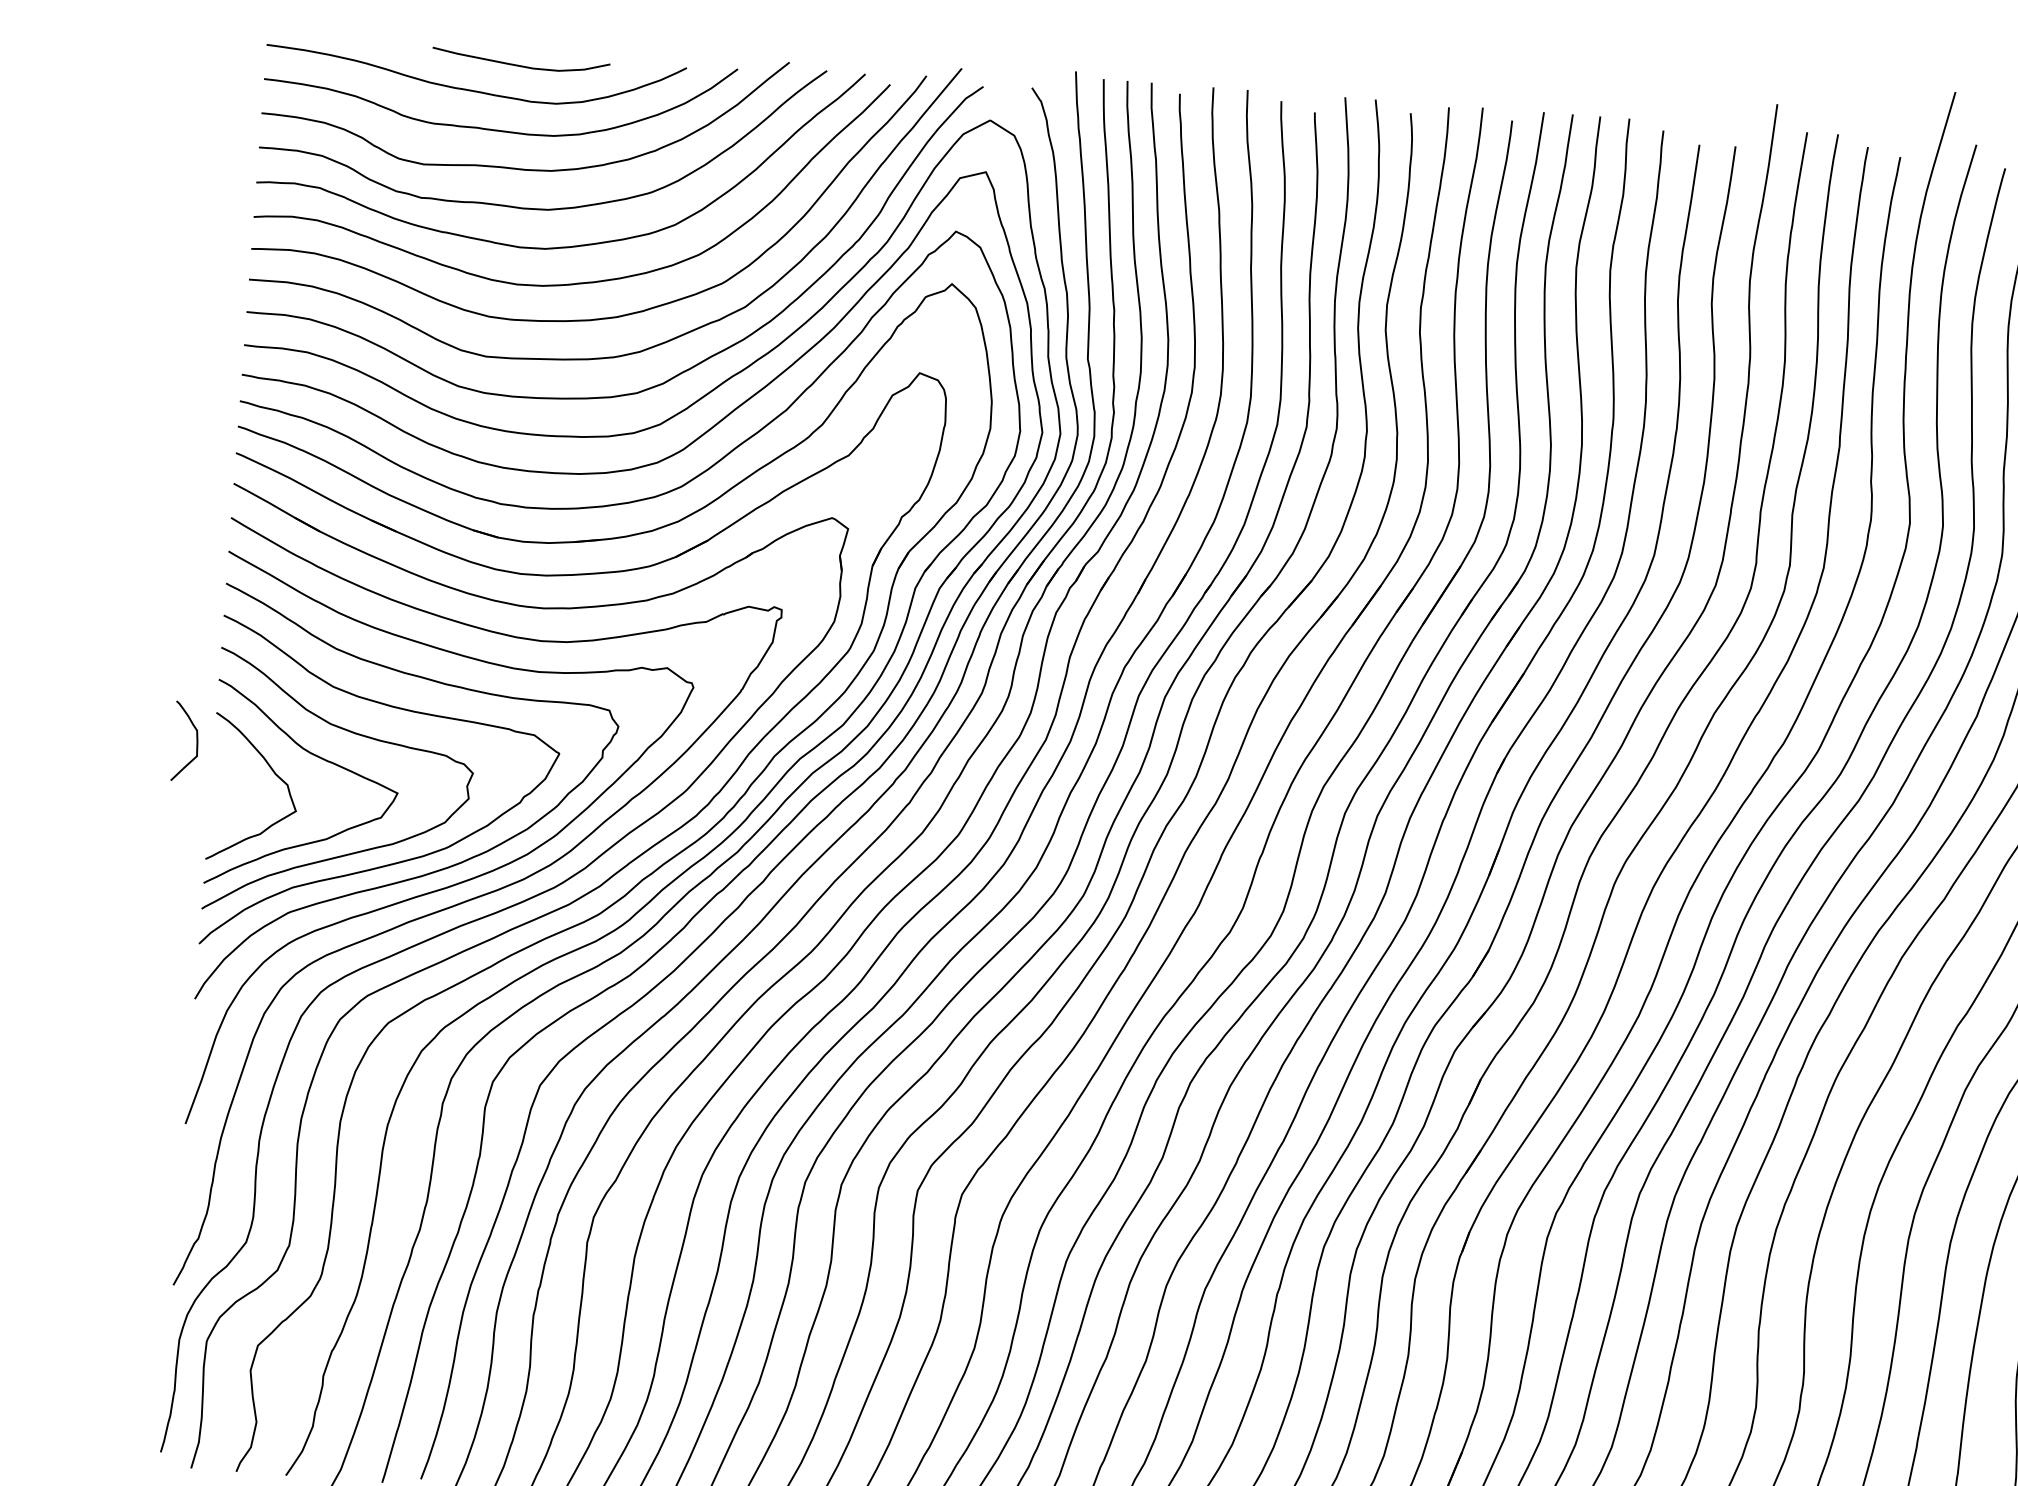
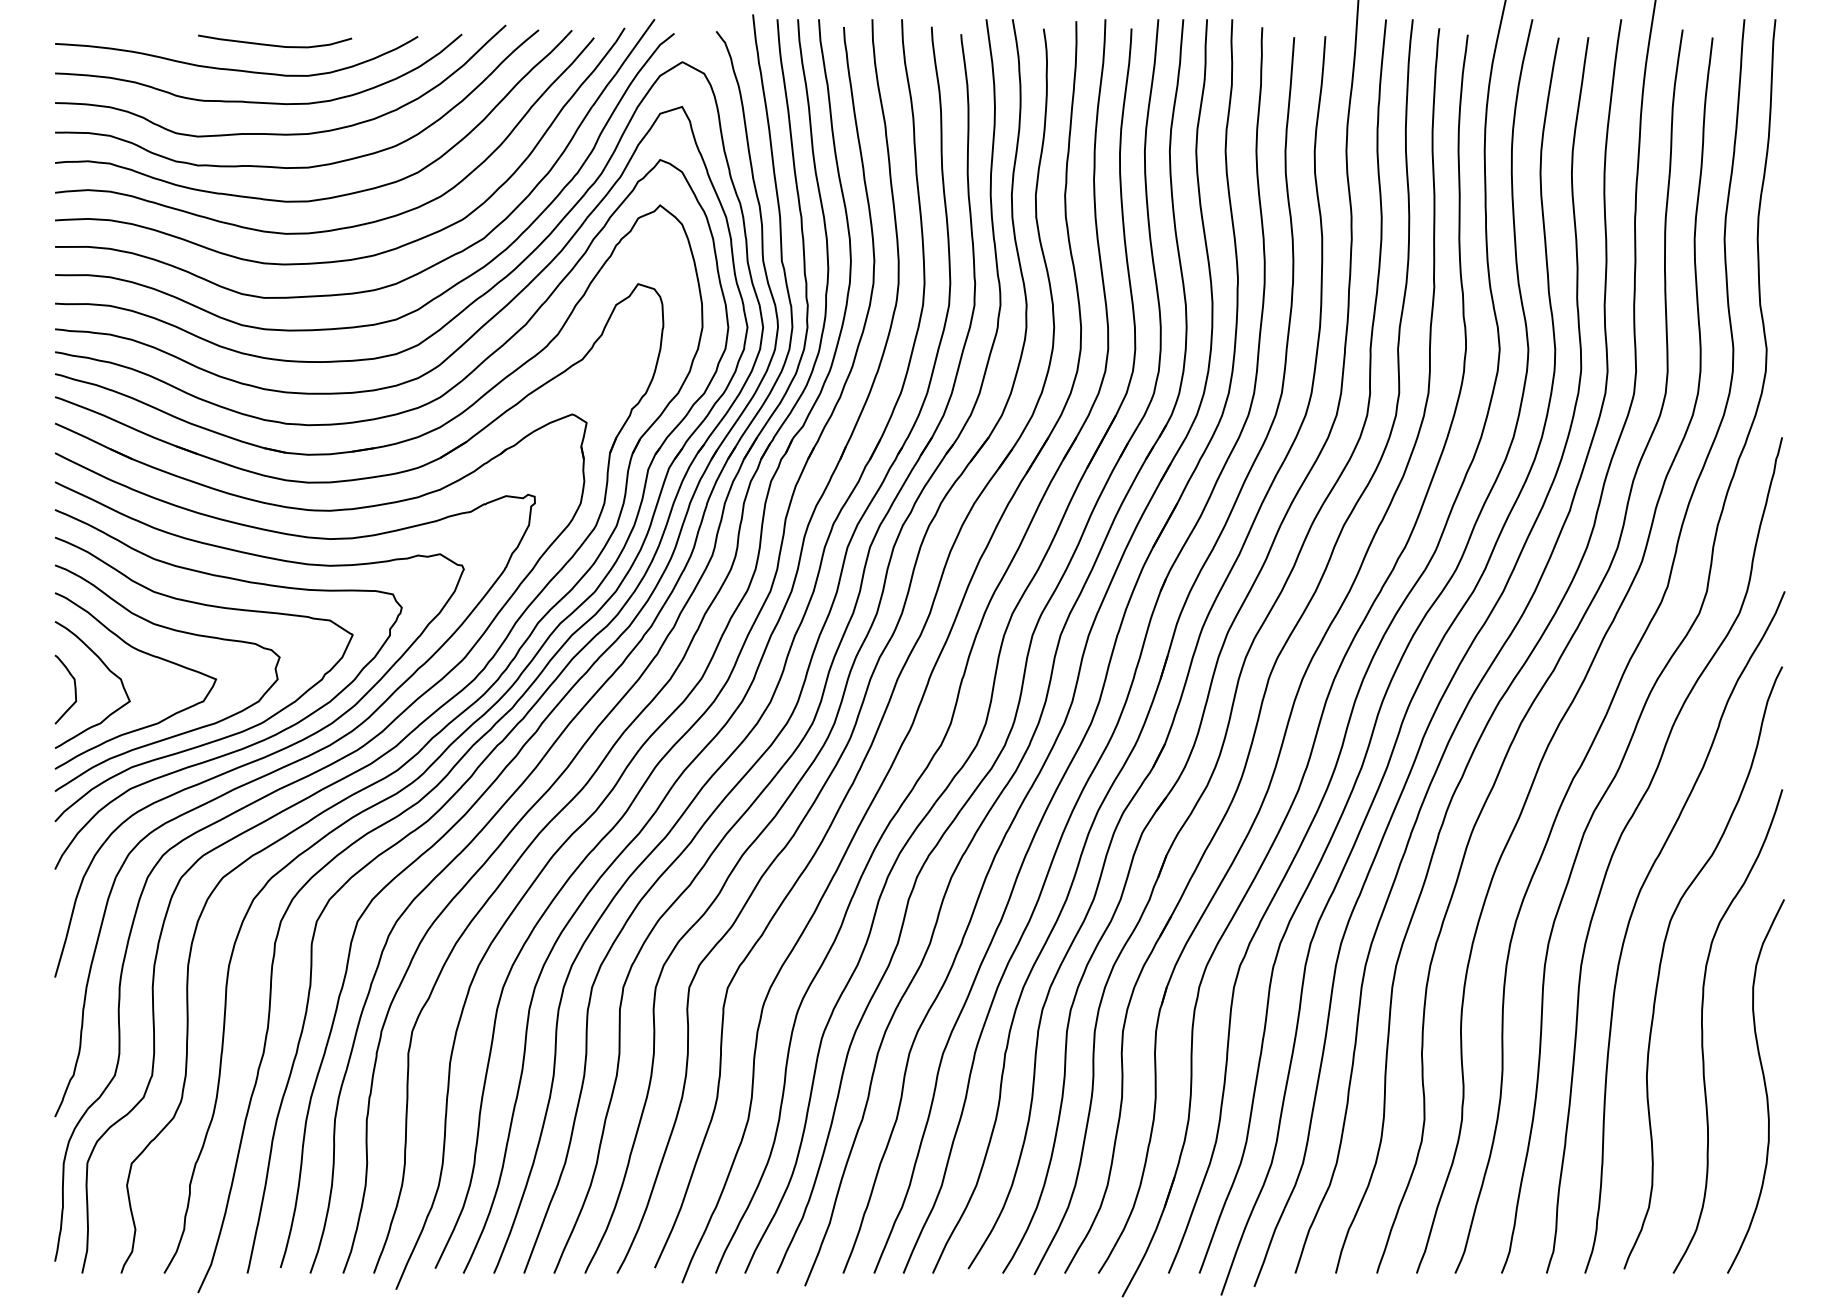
curve: (196, 742) -> (74, 689), moved

